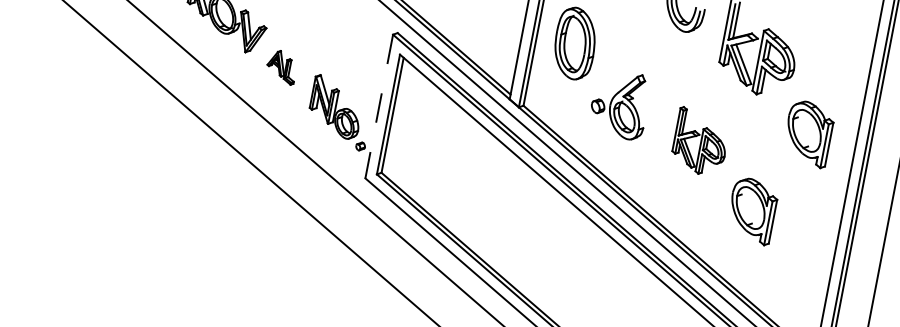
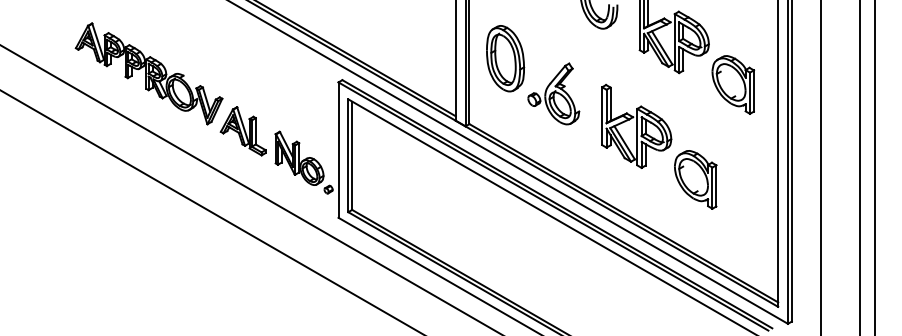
part: (281, 67) -> (242, 131), size x1.67
part: (619, 103) -> (553, 93), moved
line: (379, 106) -> (338, 150), dashed -> solid
part: (808, 133) -> (733, 84), moved
part: (700, 141) -> (636, 125), size x1.43

